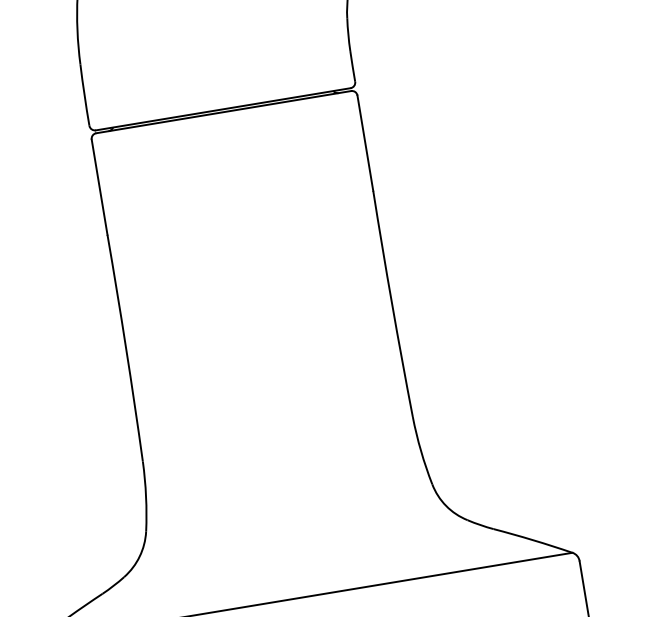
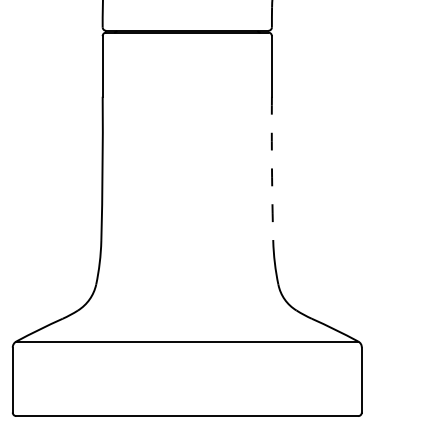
arc: (392, 303) -> (272, 168), solid -> dashed

